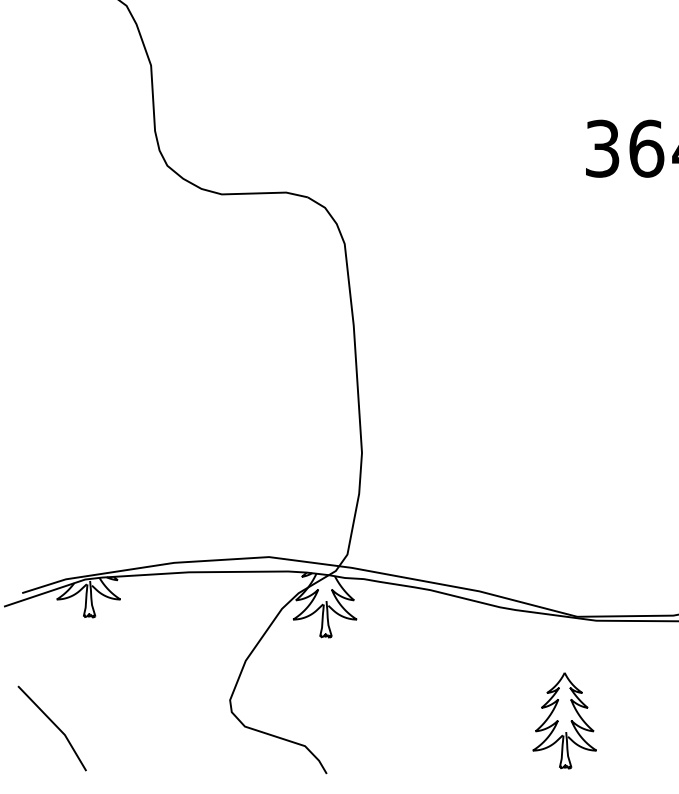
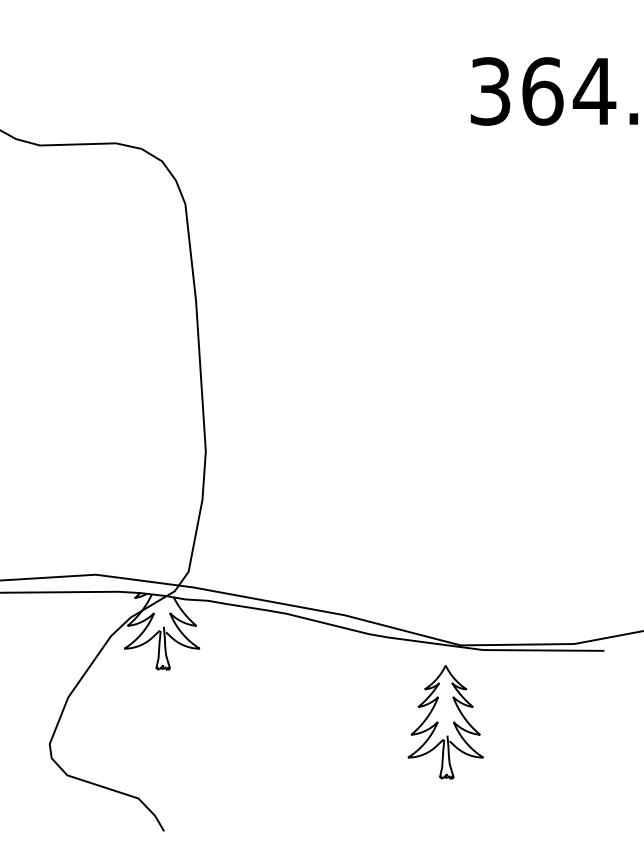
part: (564, 720) -> (445, 721), moved

